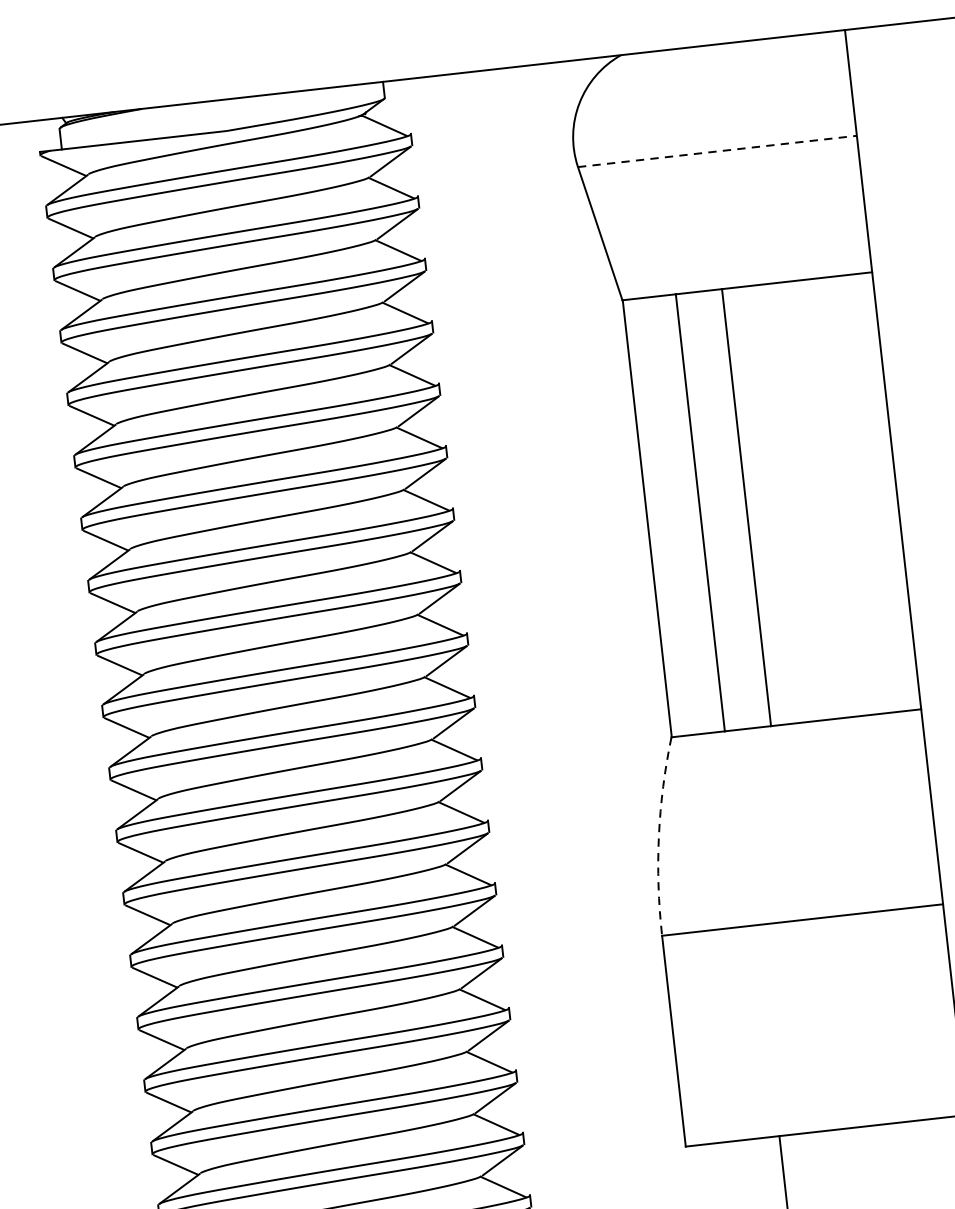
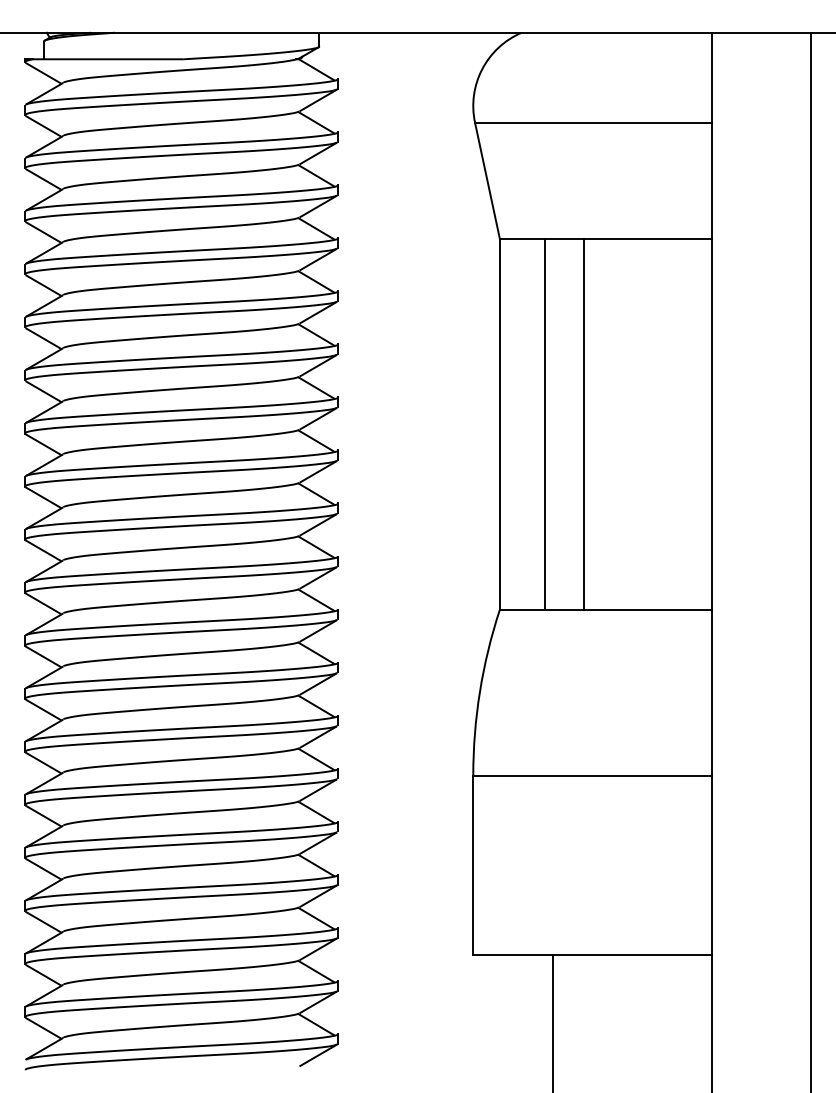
line: (718, 151) -> (594, 122), dashed -> solid
arc: (658, 835) -> (479, 691), dashed -> solid

